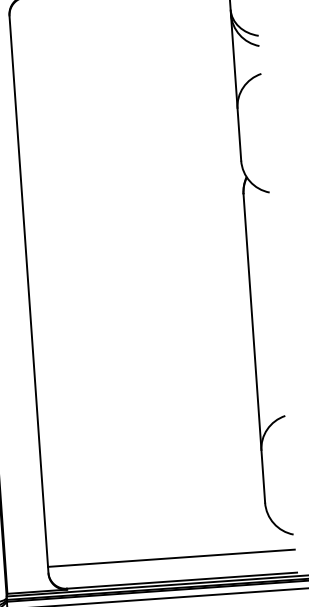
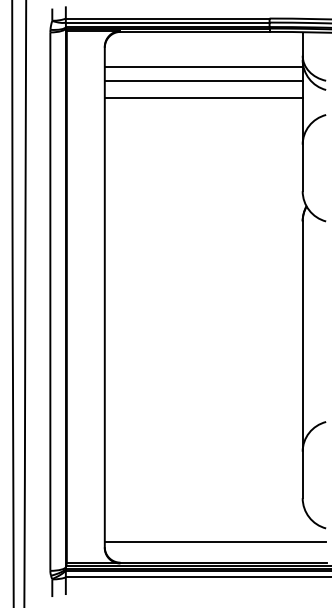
line: (120, 29) -> (203, 66), added
line: (122, 45) -> (203, 80), added
line: (123, 63) -> (203, 97), added

